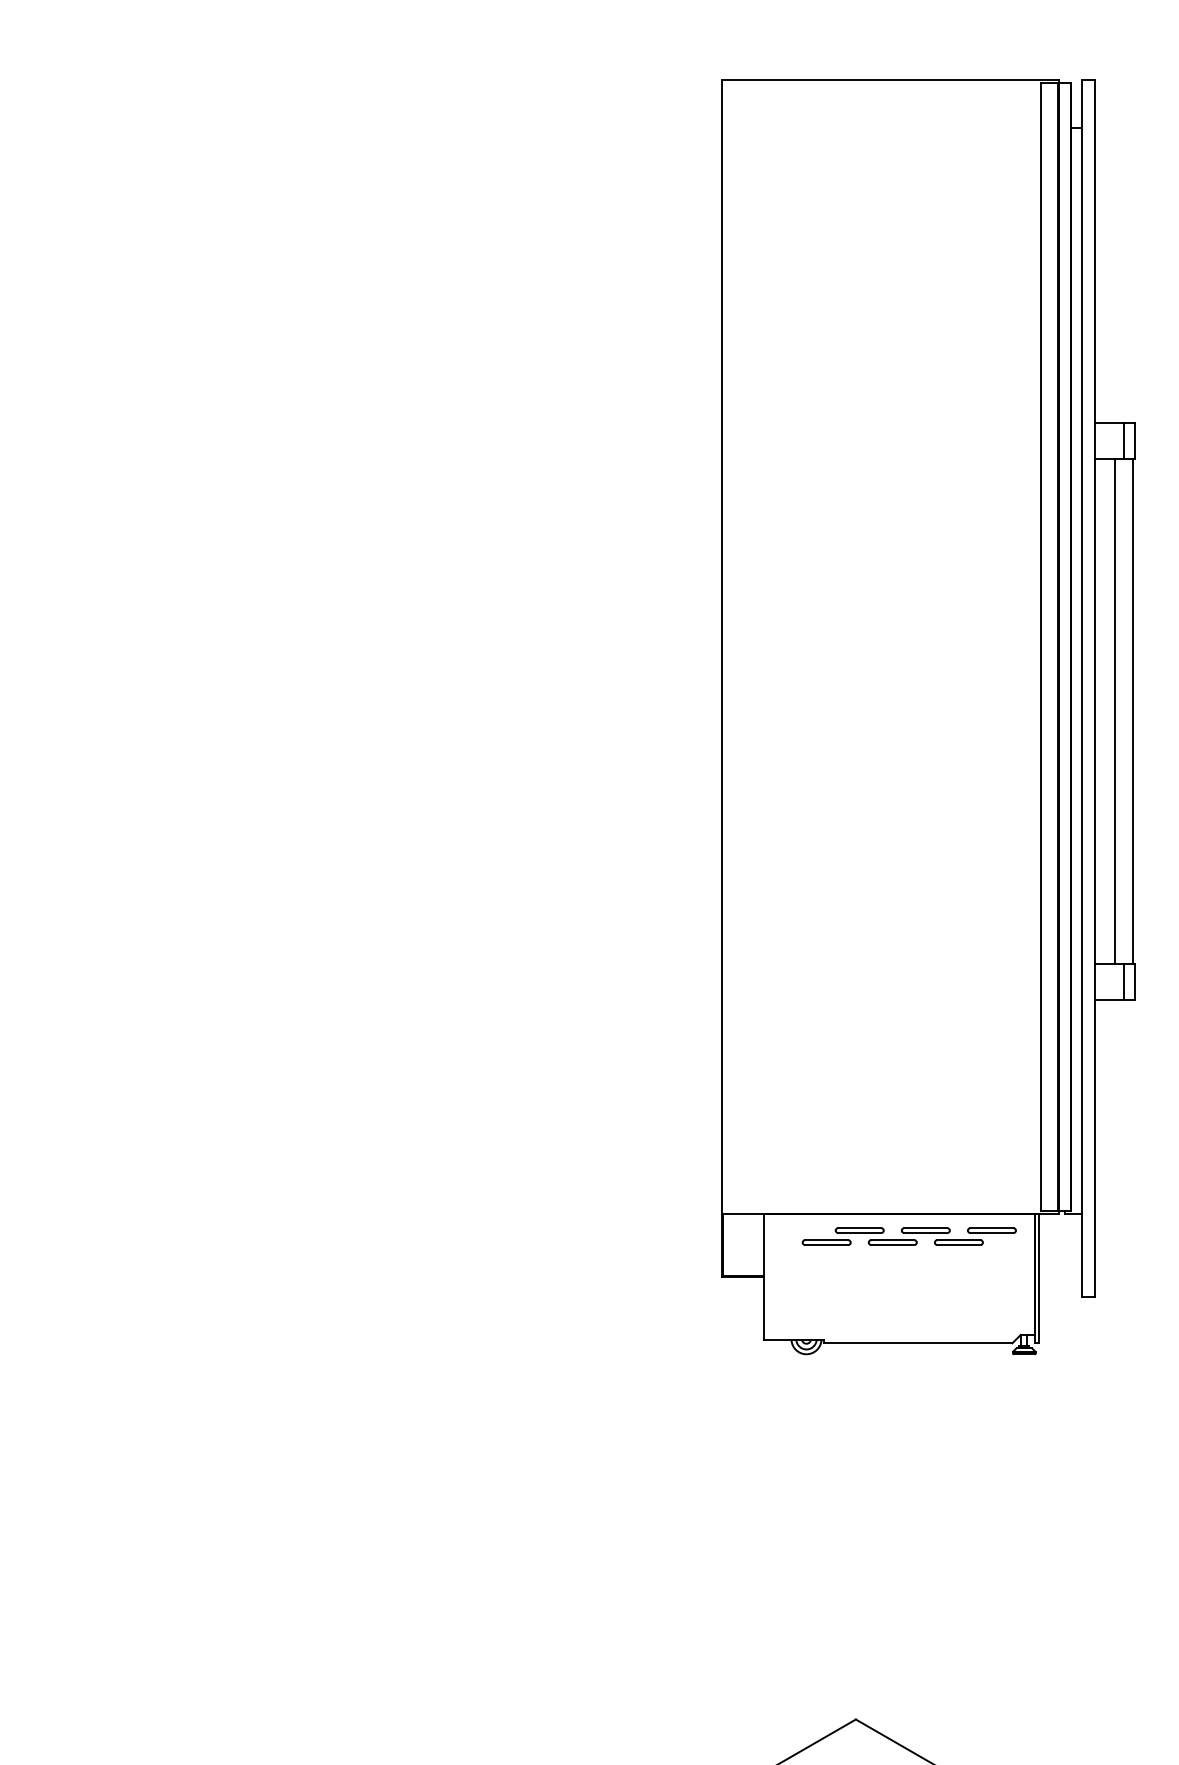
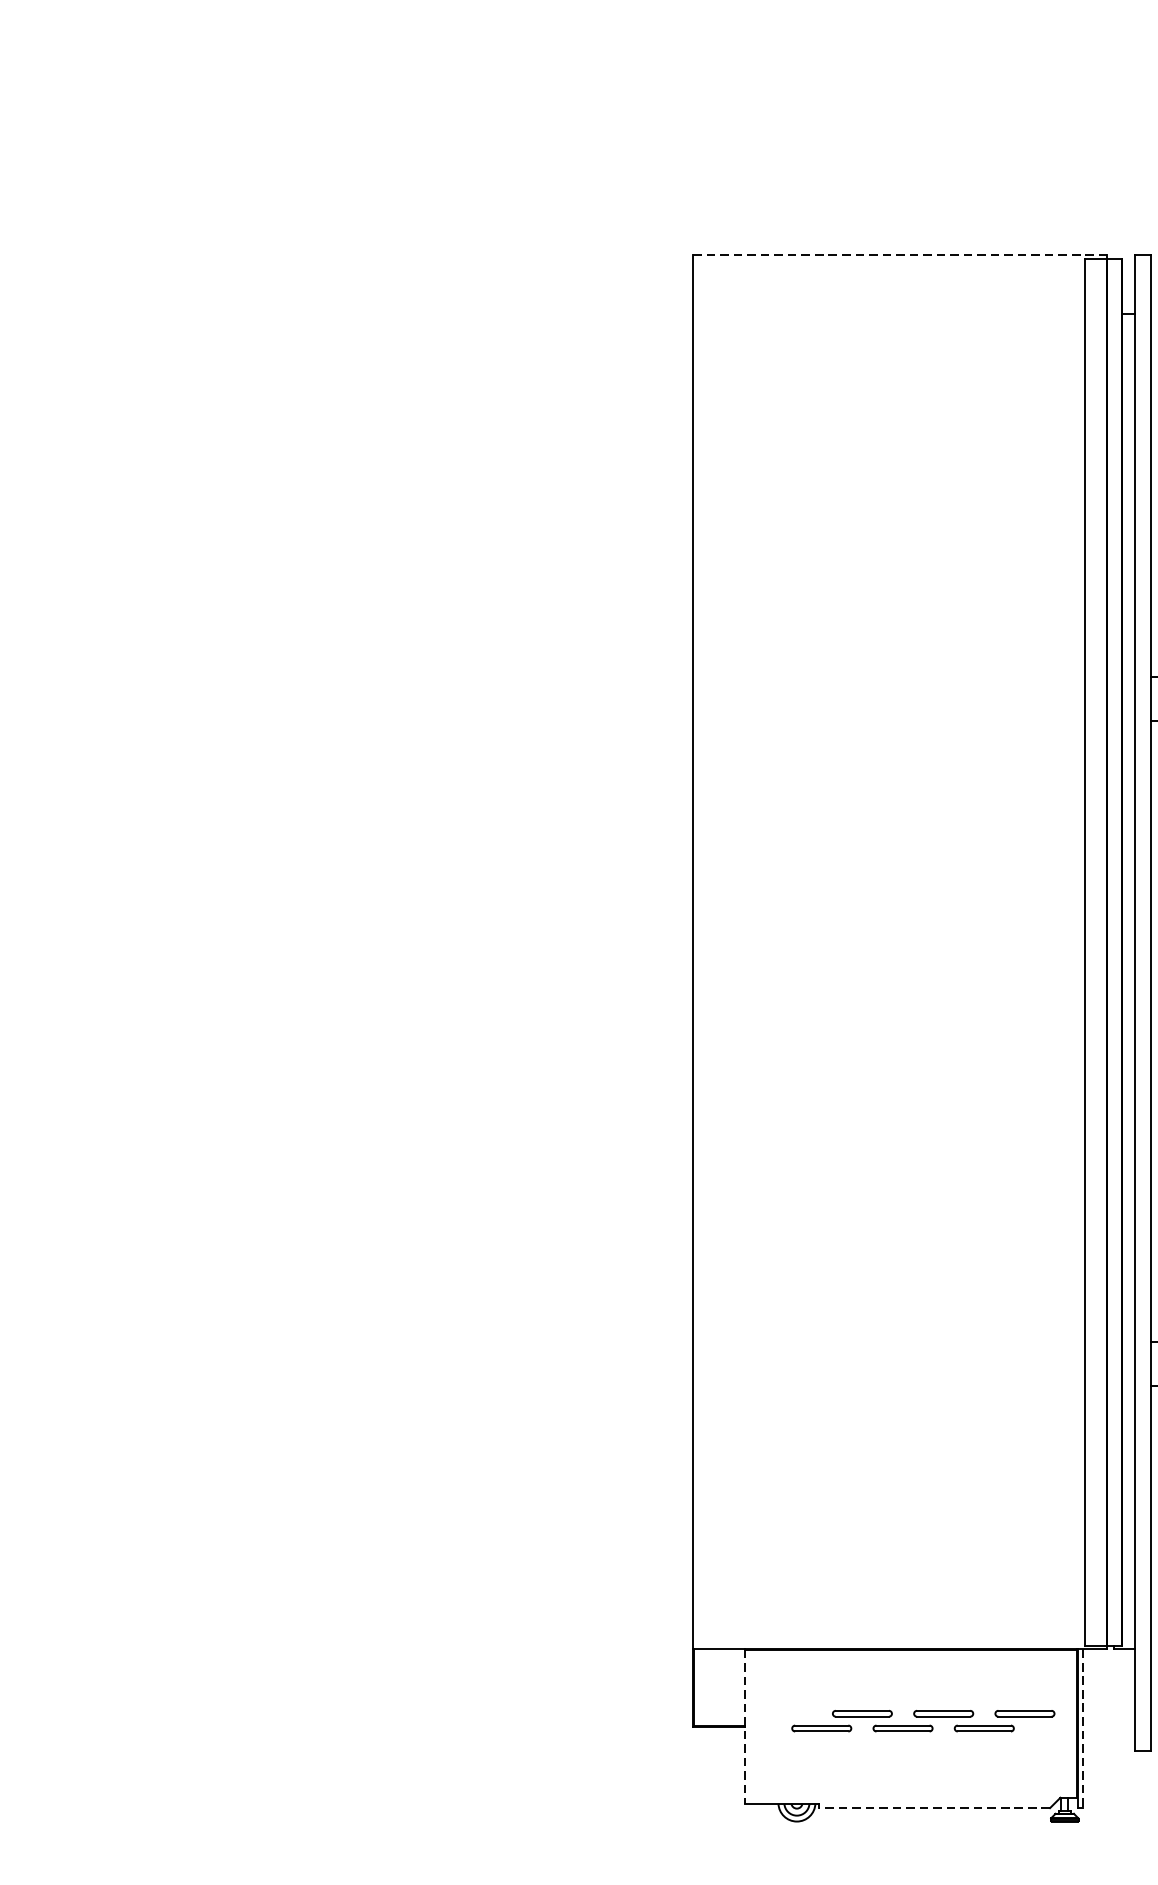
line: (890, 80) -> (900, 255), solid -> dashed
part: (908, 1236) -> (922, 1721), moved
line: (763, 1277) -> (744, 1727), solid -> dashed
line: (1039, 1278) -> (1083, 1728), solid -> dashed
line: (917, 1343) -> (933, 1808), solid -> dashed

